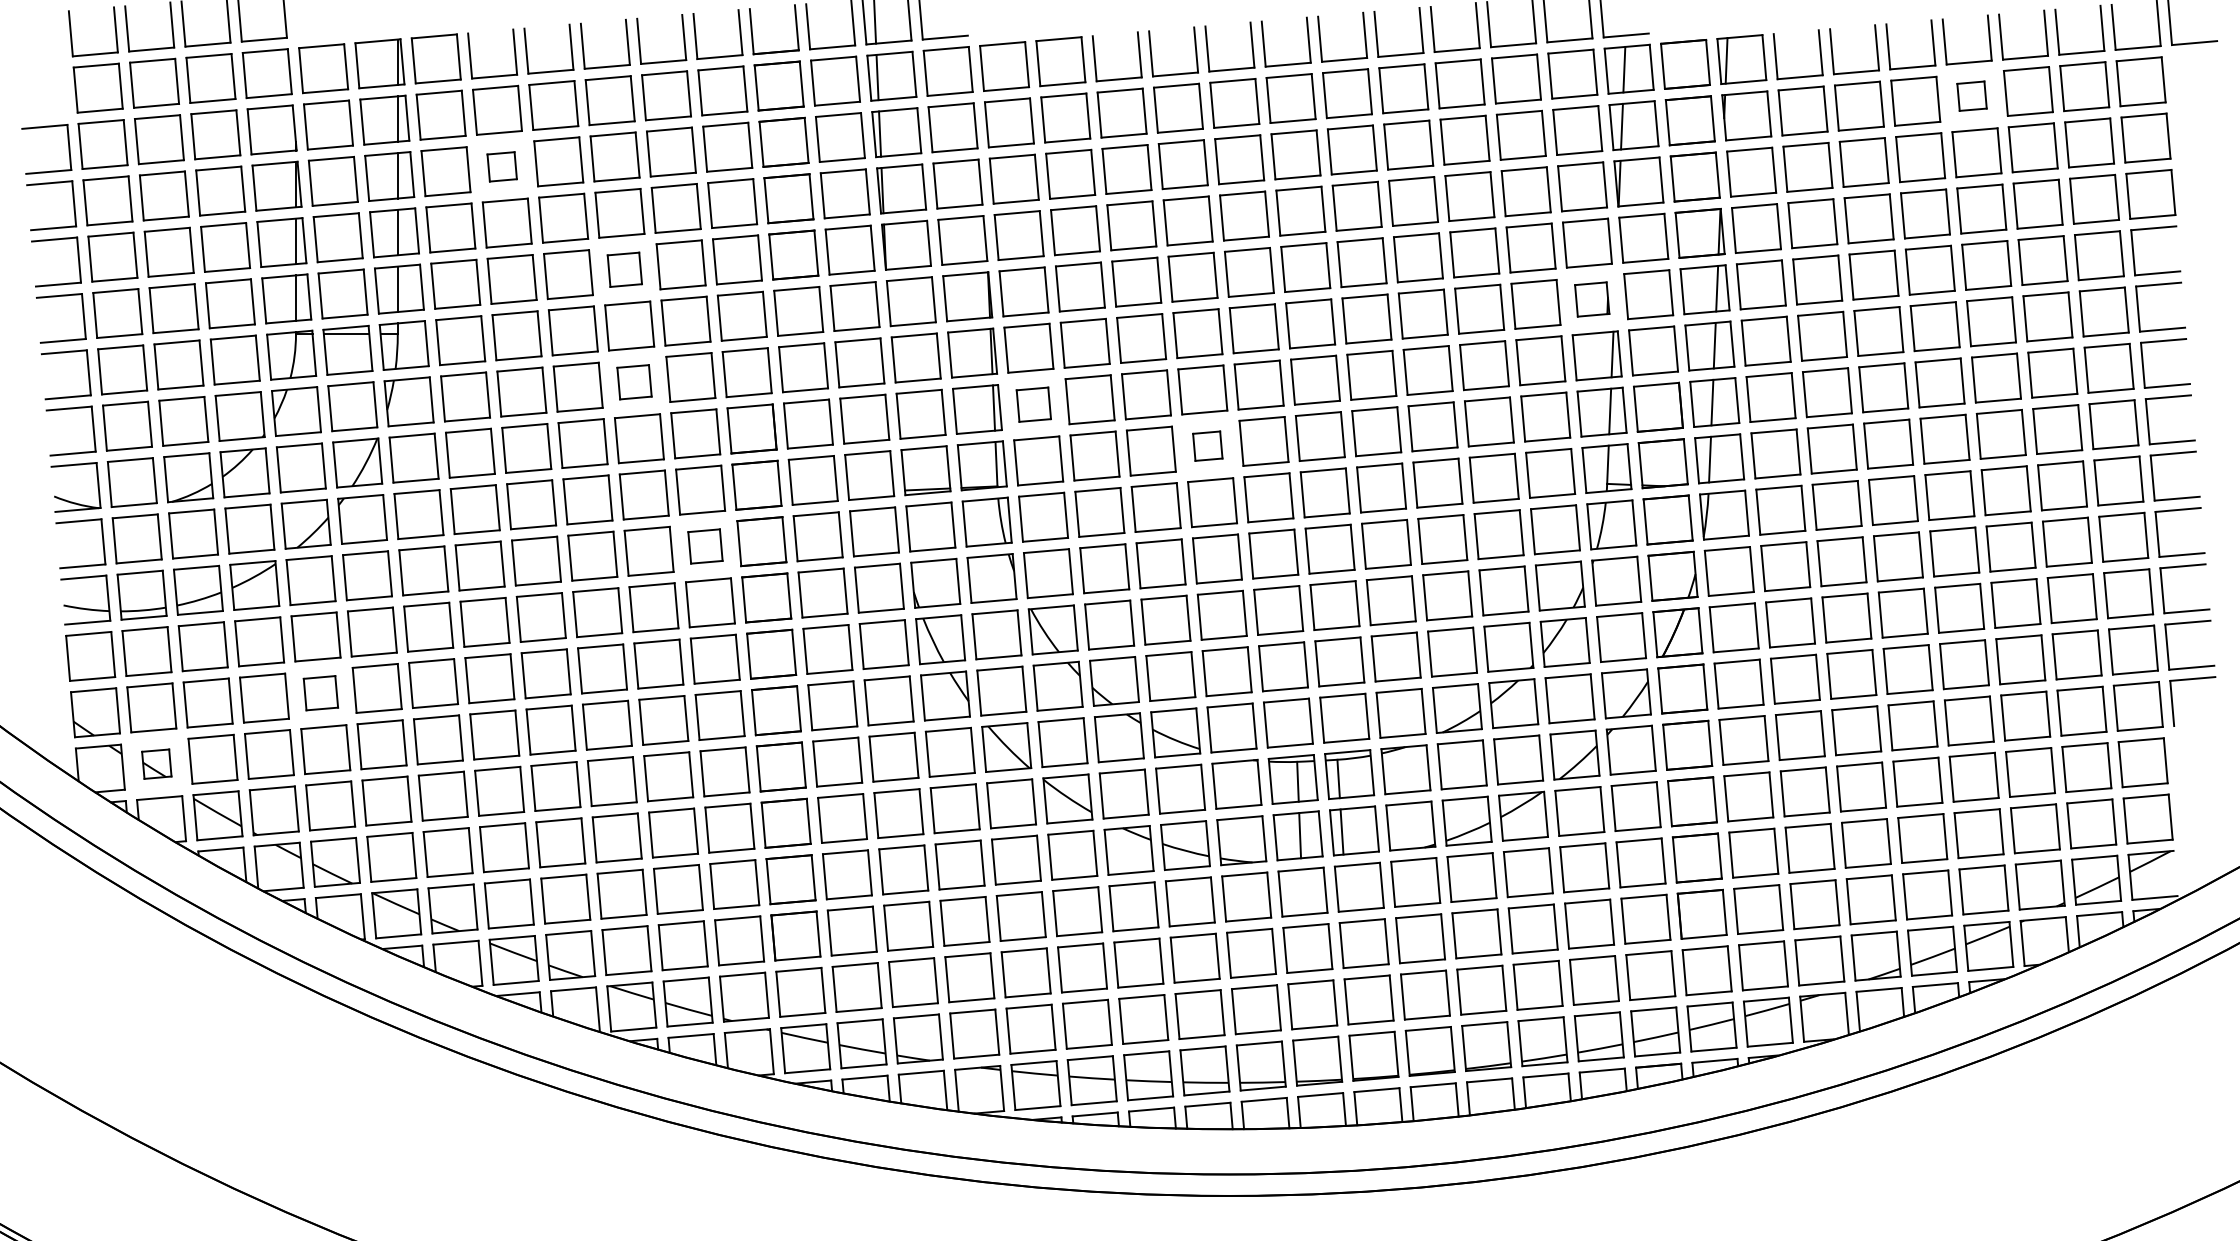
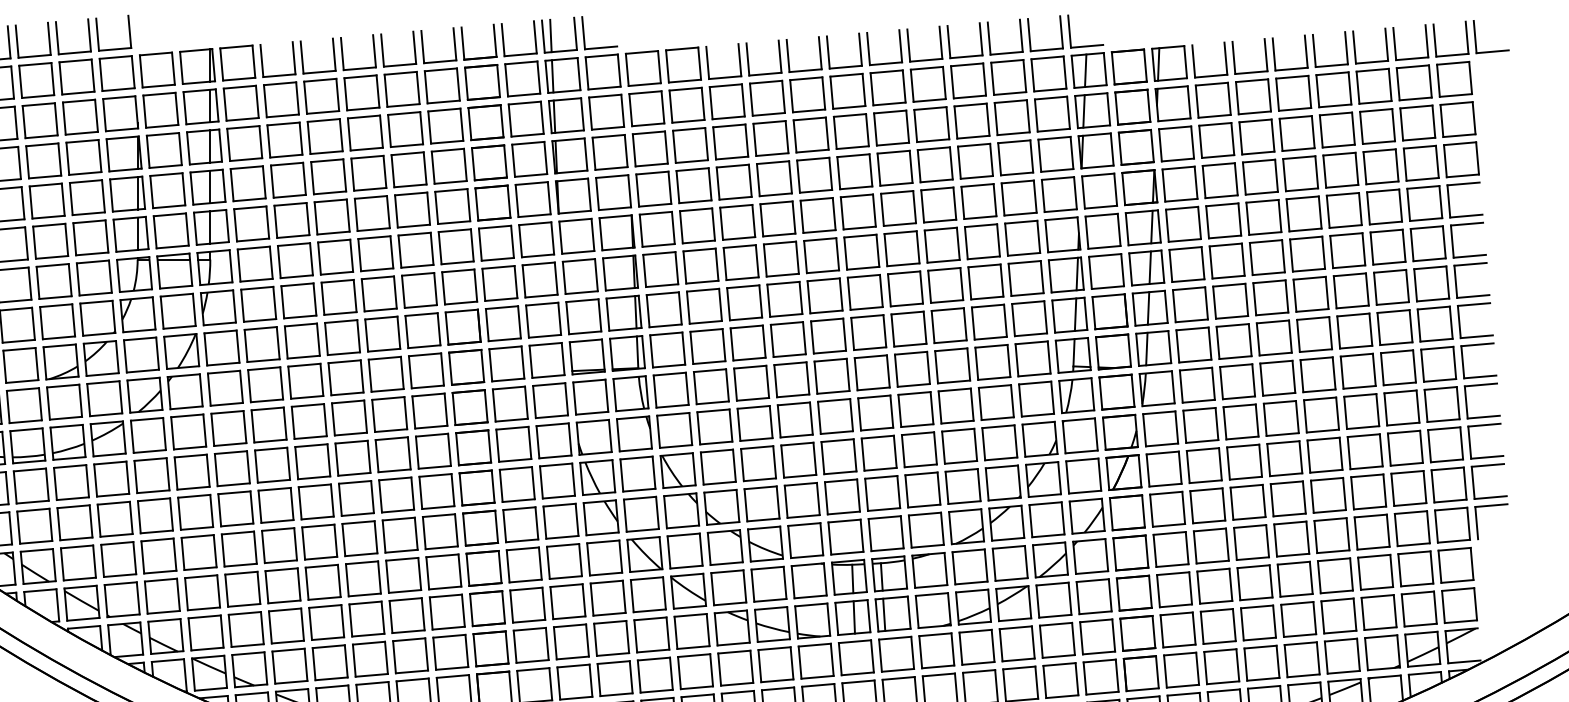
part: (1971, 95) -> (1333, 89), size x1.67
part: (501, 166) -> (284, 139), size x1.67
part: (624, 269) -> (372, 213), size x1.43
part: (1591, 299) -> (1062, 234), size x1.43
part: (634, 381) -> (379, 293), size x1.43
part: (1033, 404) -> (664, 309), size x1.43
part: (1207, 445) -> (788, 338), size x1.67
part: (705, 546) -> (429, 411), size x1.43
part: (320, 692) -> (155, 515), size x1.43
part: (156, 763) -> (38, 565), size x1.67

